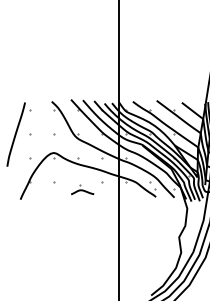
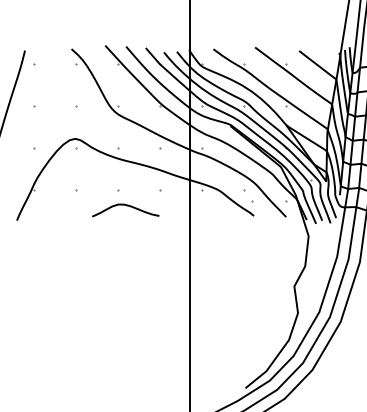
part: (82, 189) -> (125, 202), size x1.67

